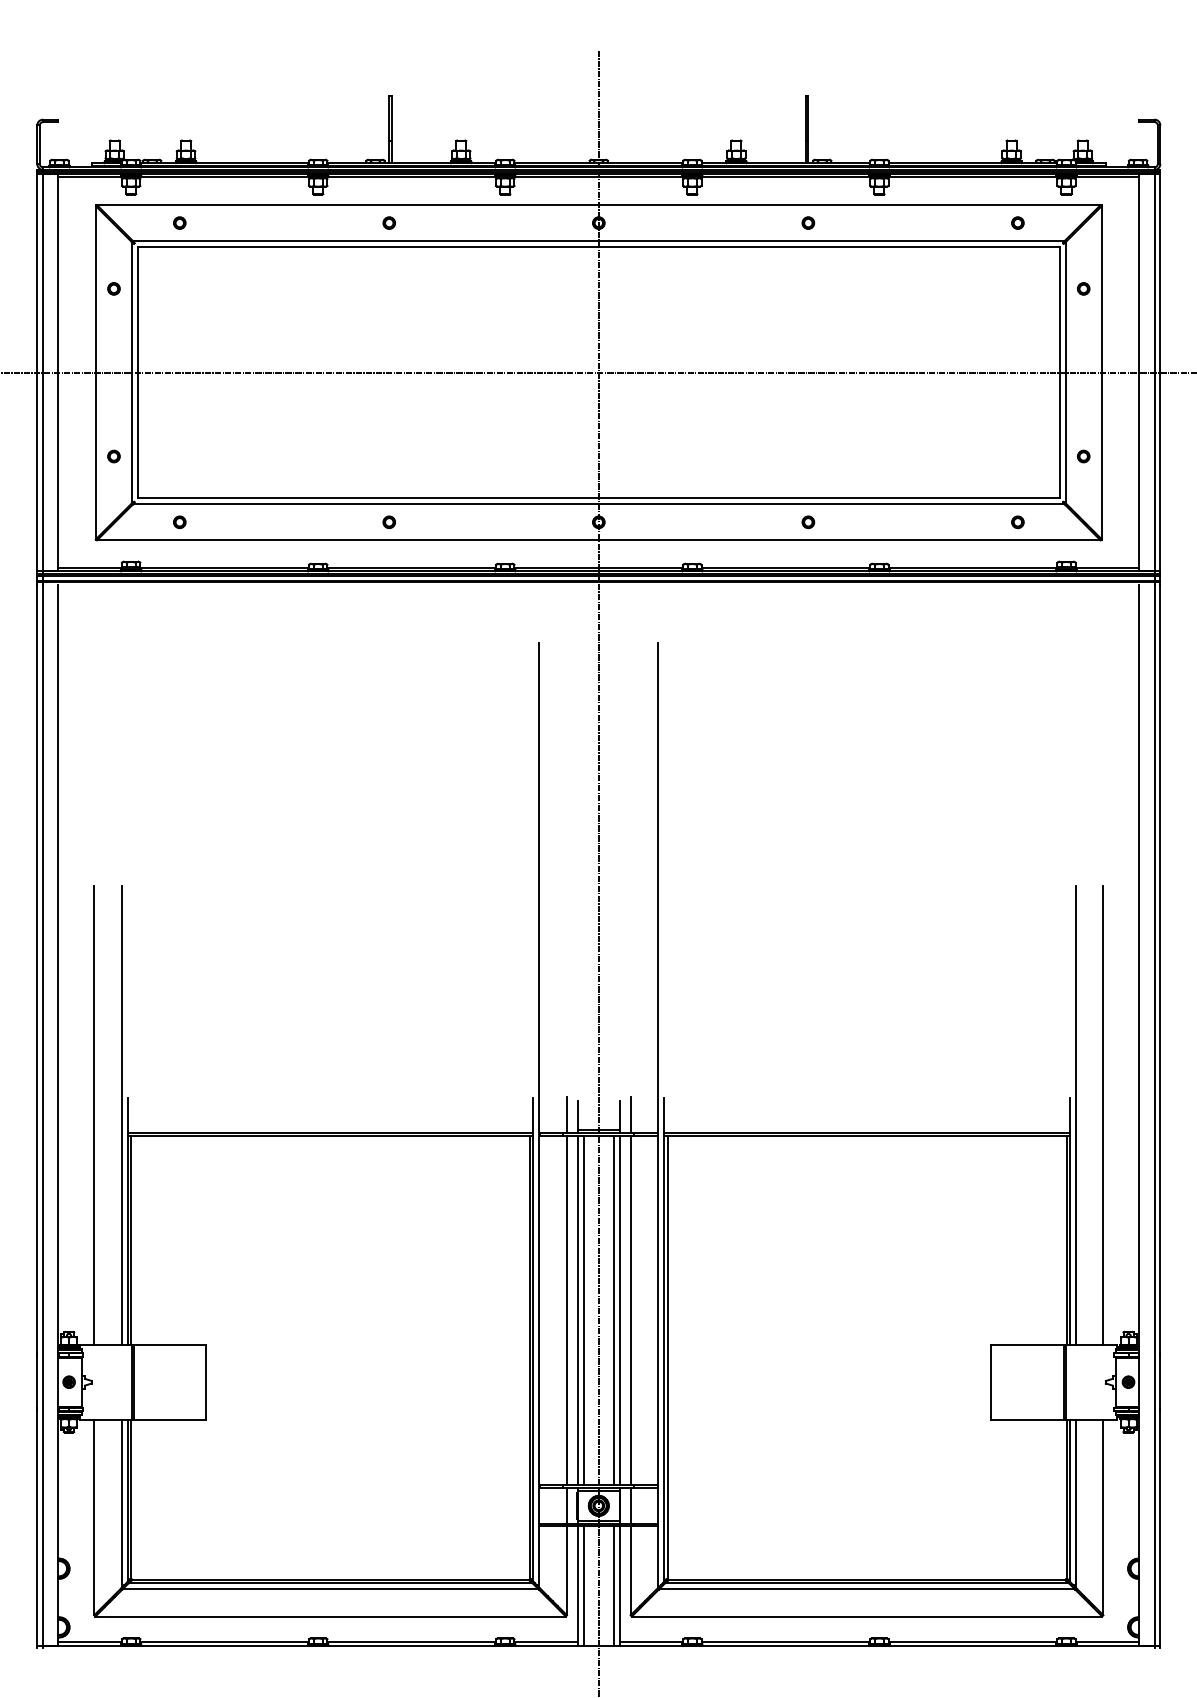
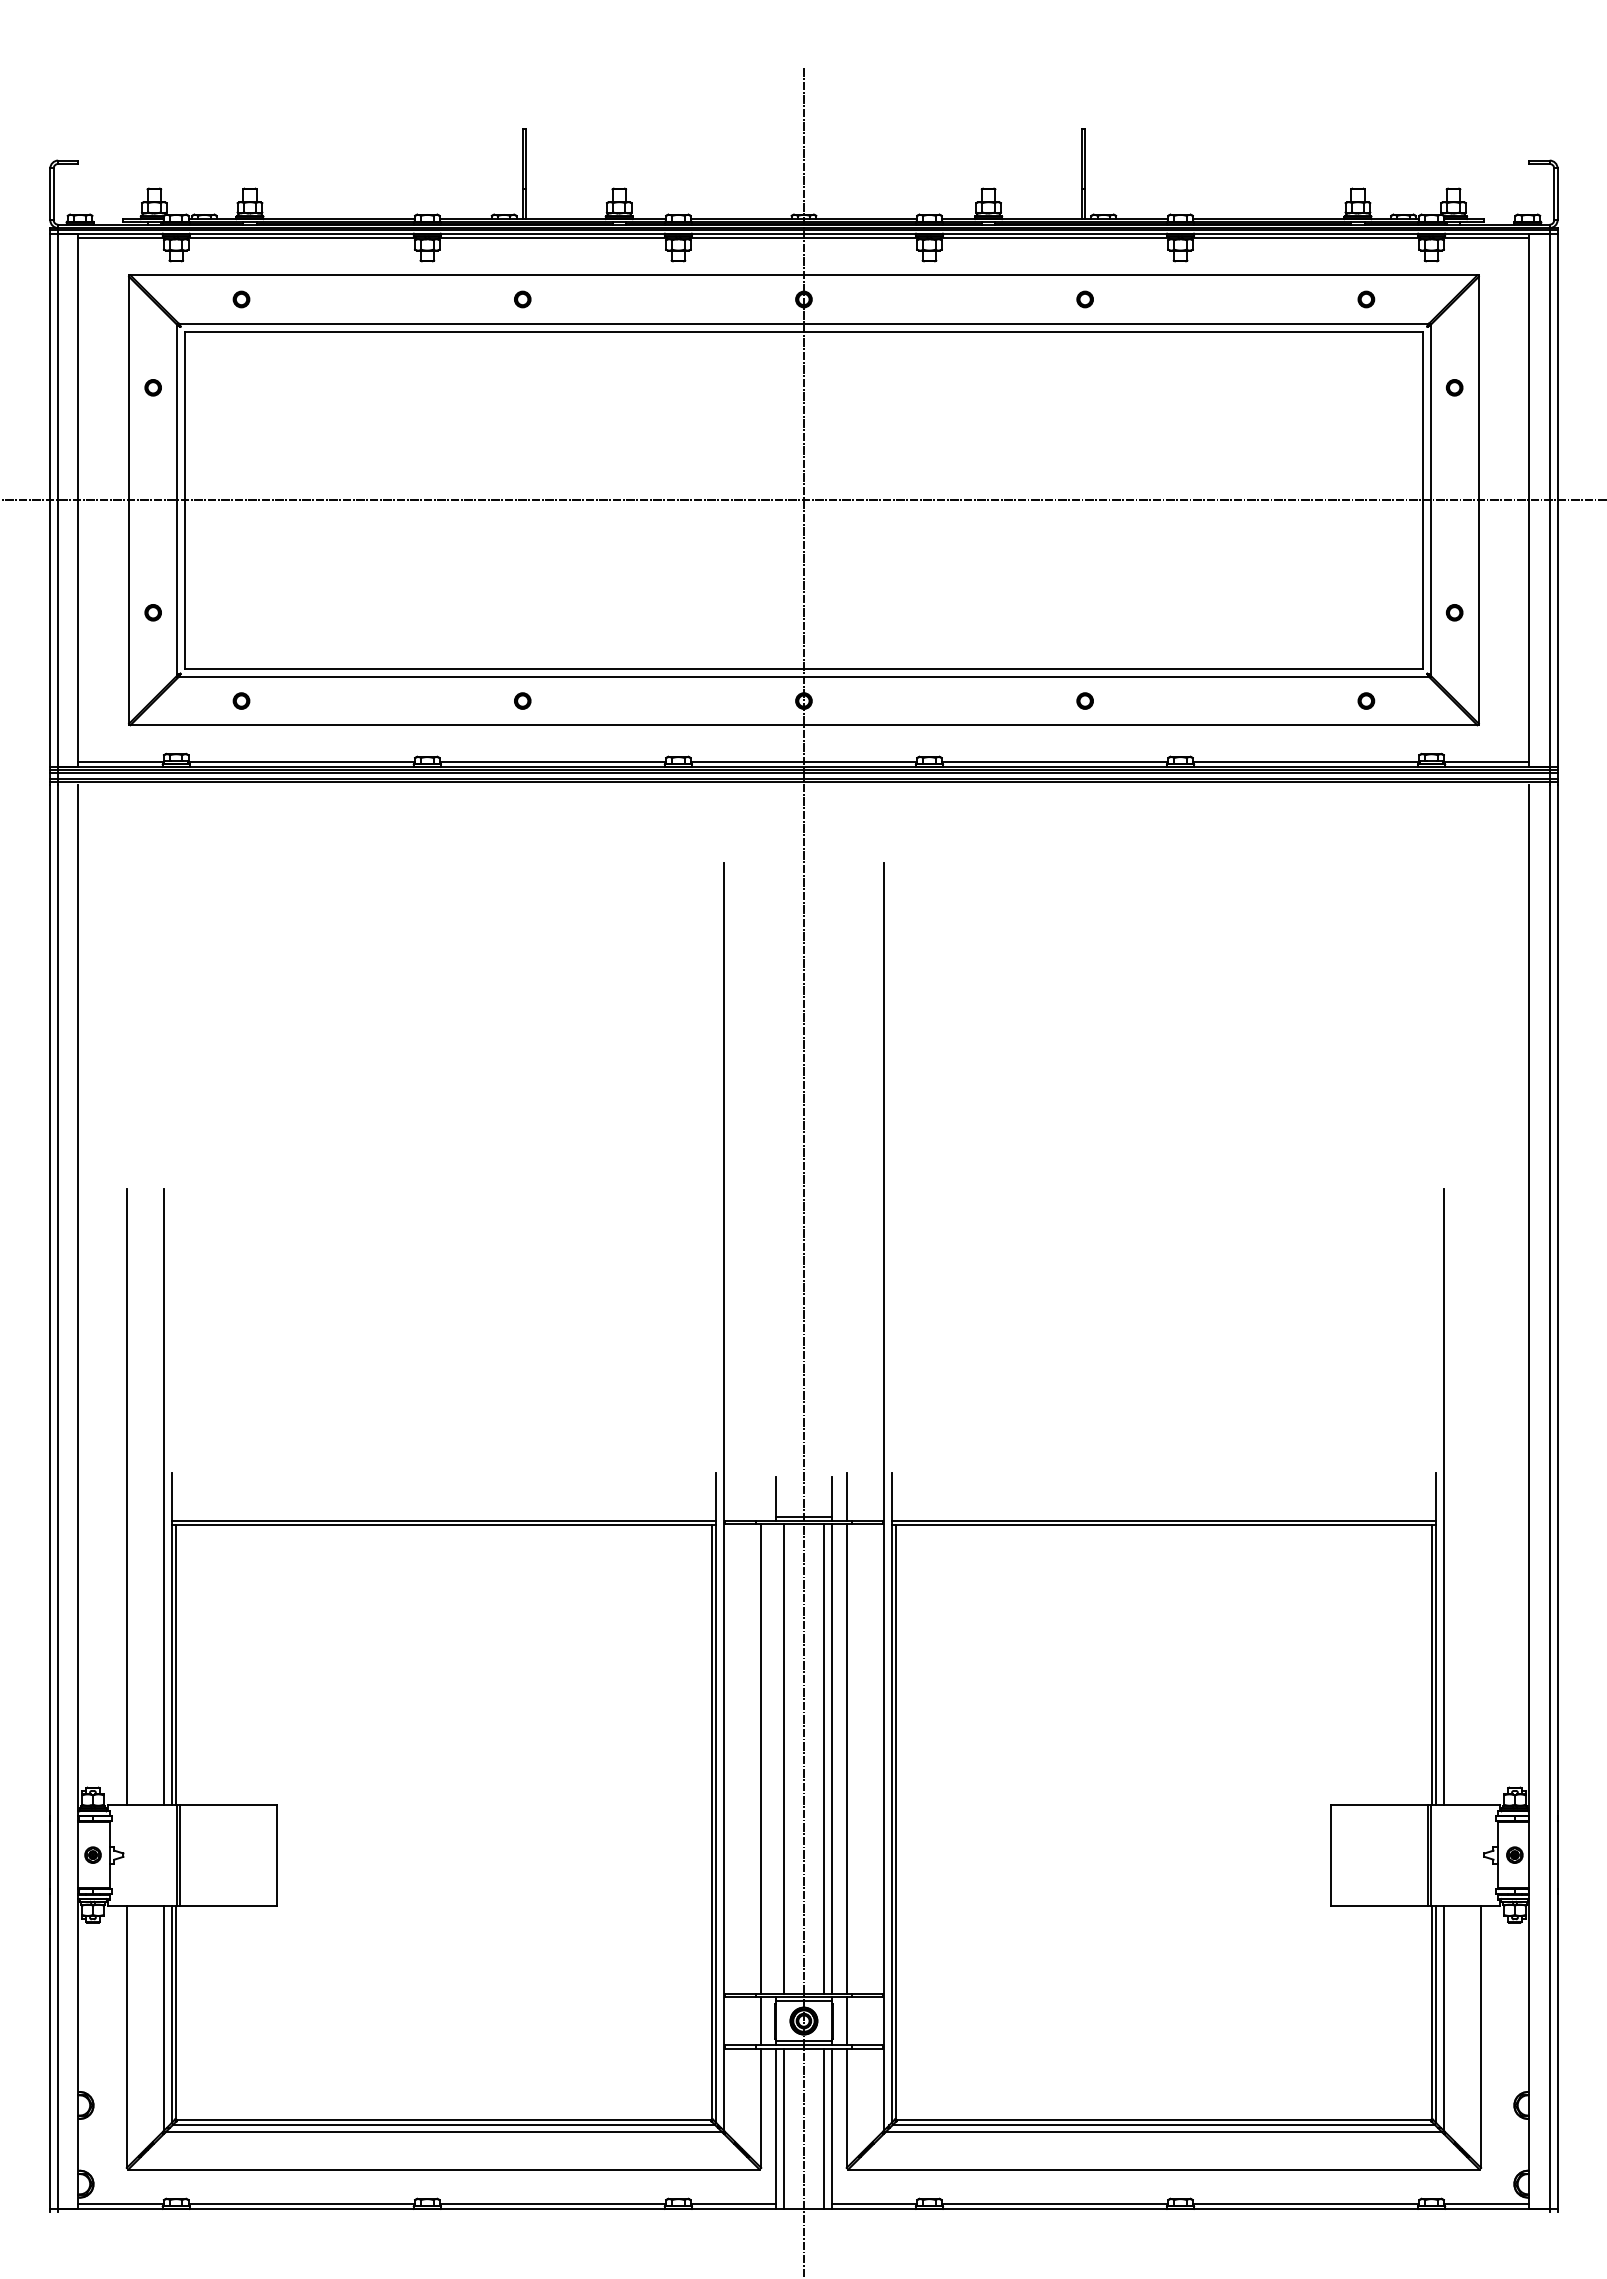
line: (567, 1115) -> (761, 1496), removed
line: (1103, 1115) -> (1481, 1496), removed
line: (577, 1310) -> (775, 1758), removed

